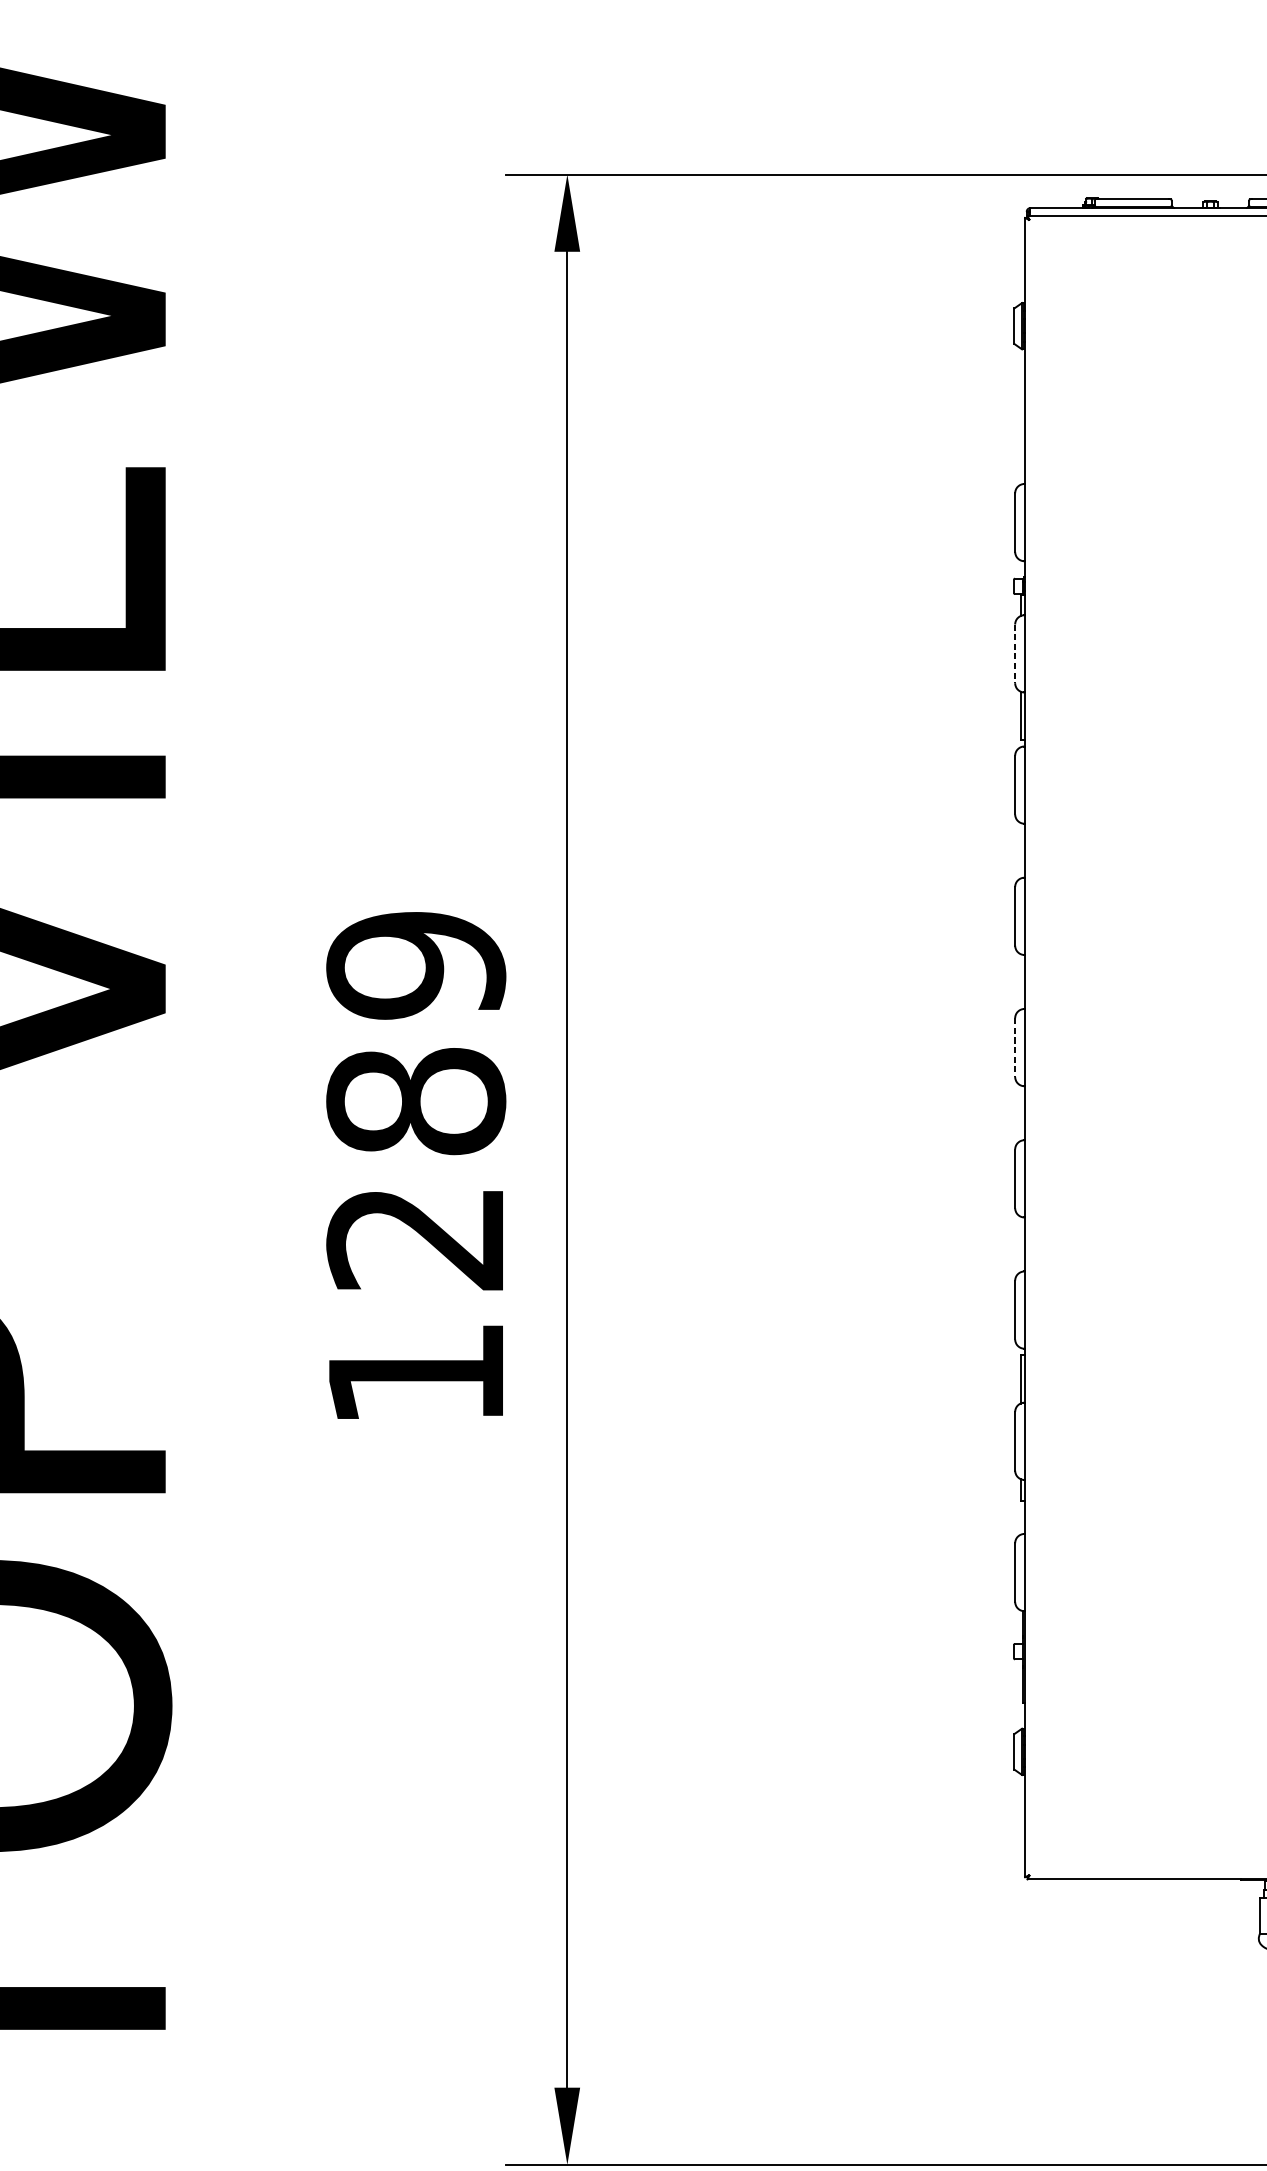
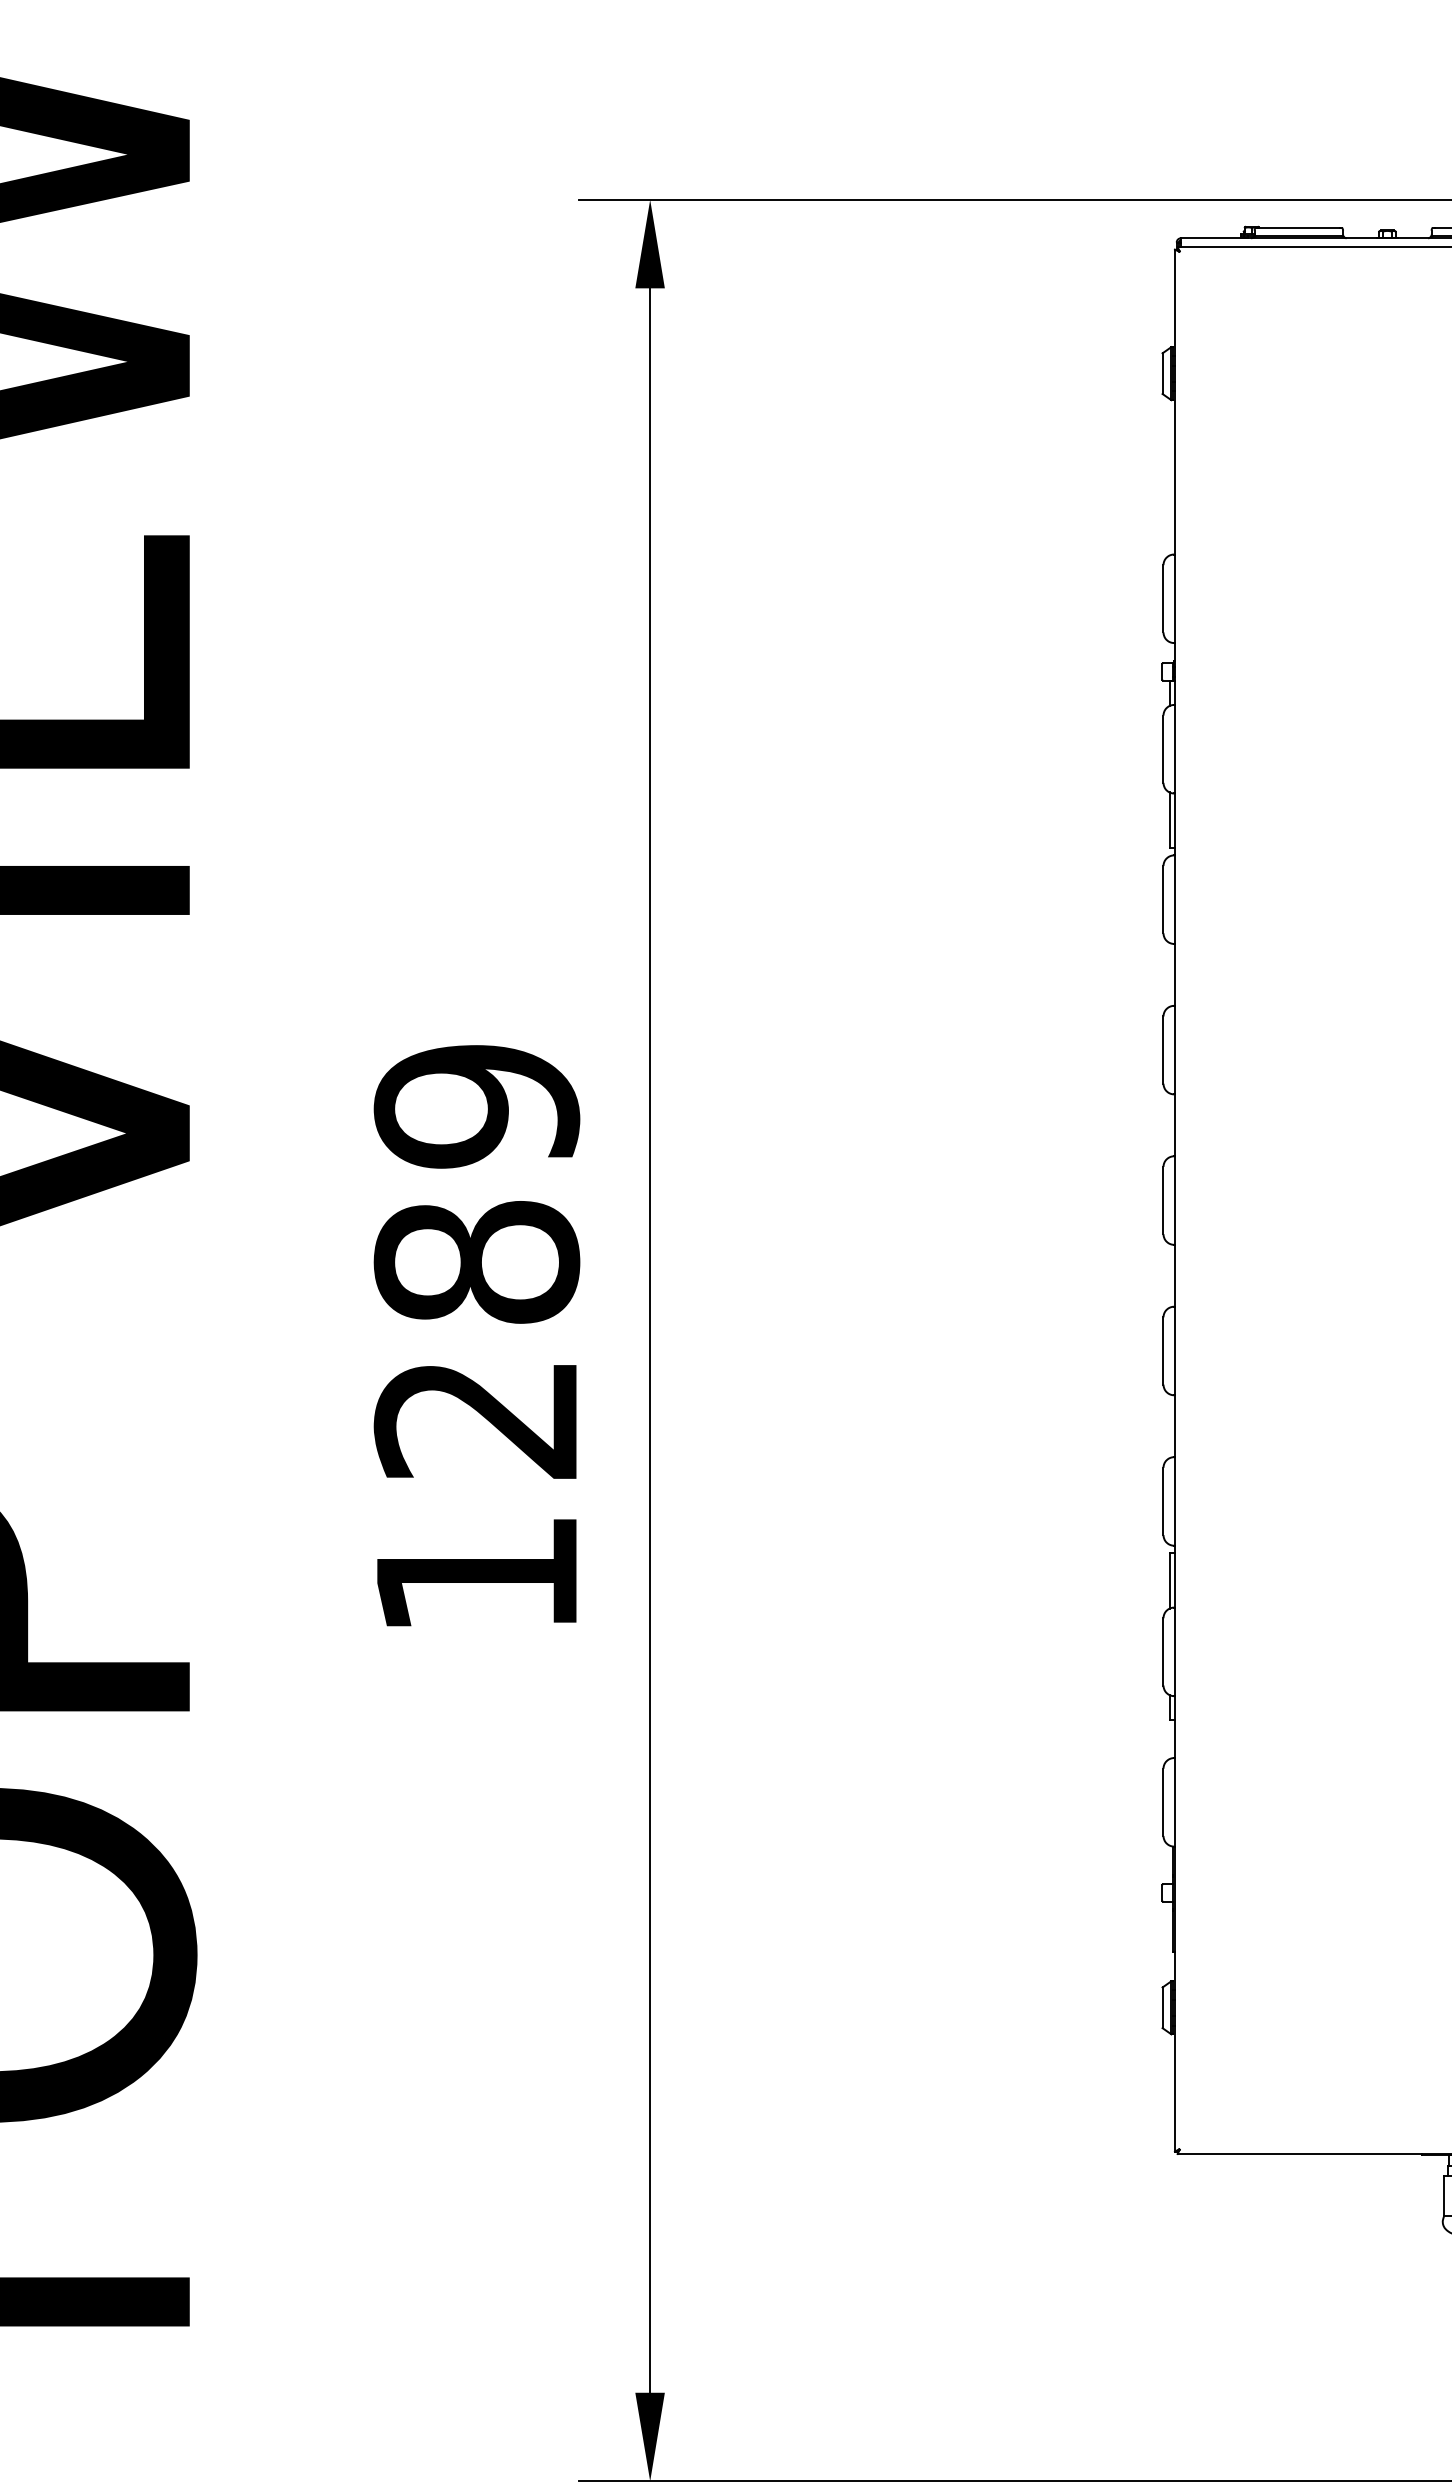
line: (1015, 654) -> (1163, 749), dashed -> solid
line: (1015, 1047) -> (1163, 1200), dashed -> solid

